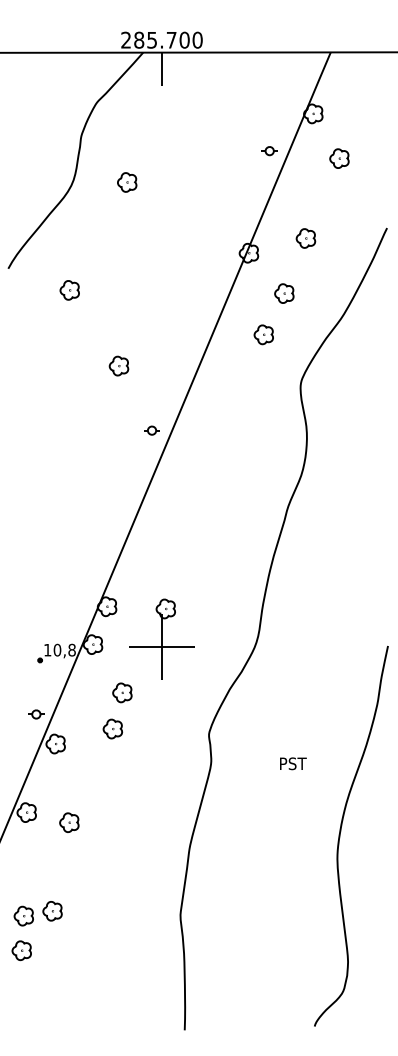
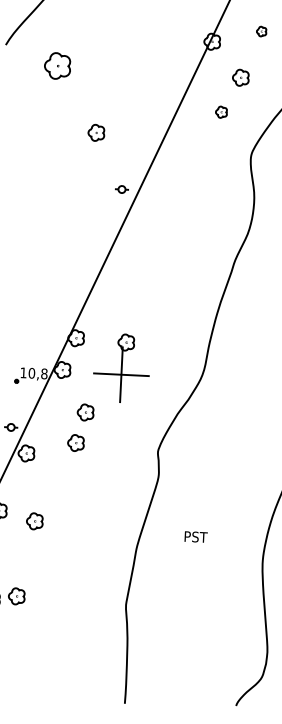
part: (305, 238) -> (261, 31), size x0.6
part: (69, 290) -> (57, 66), size x1.6
part: (263, 334) -> (221, 111), size x0.7
text: (293, 763) -> (196, 536), moved

